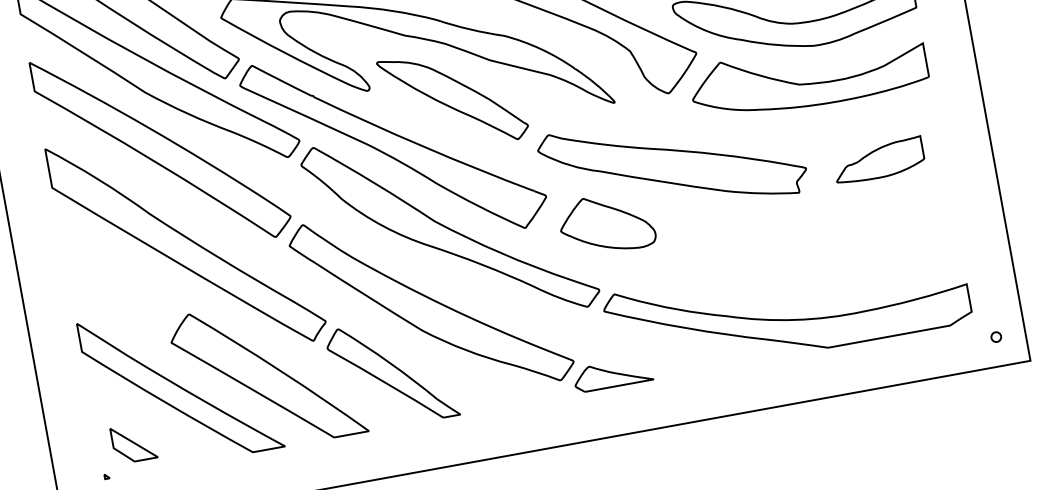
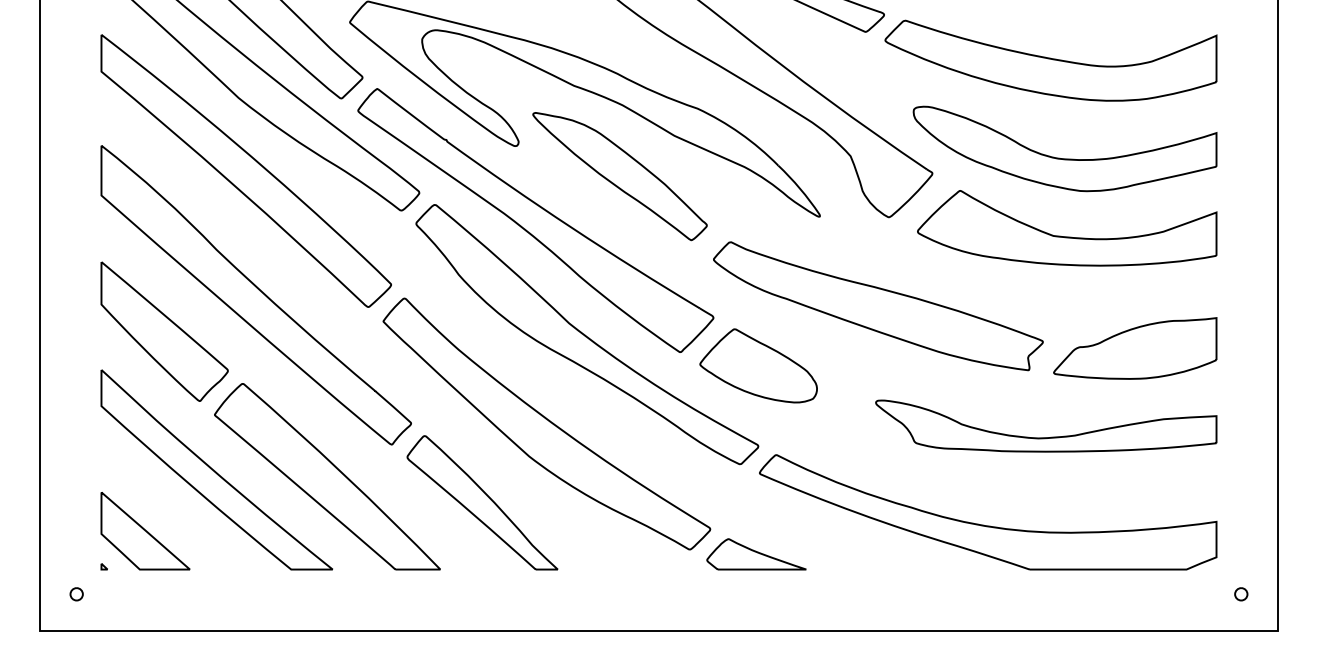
part: (879, 160) -> (1135, 348), size x1.43
part: (606, 223) -> (758, 365), moved
part: (822, 242) -> (1046, 437), added
part: (120, 284) -> (164, 331), added
part: (134, 443) -> (145, 531), size x1.67

